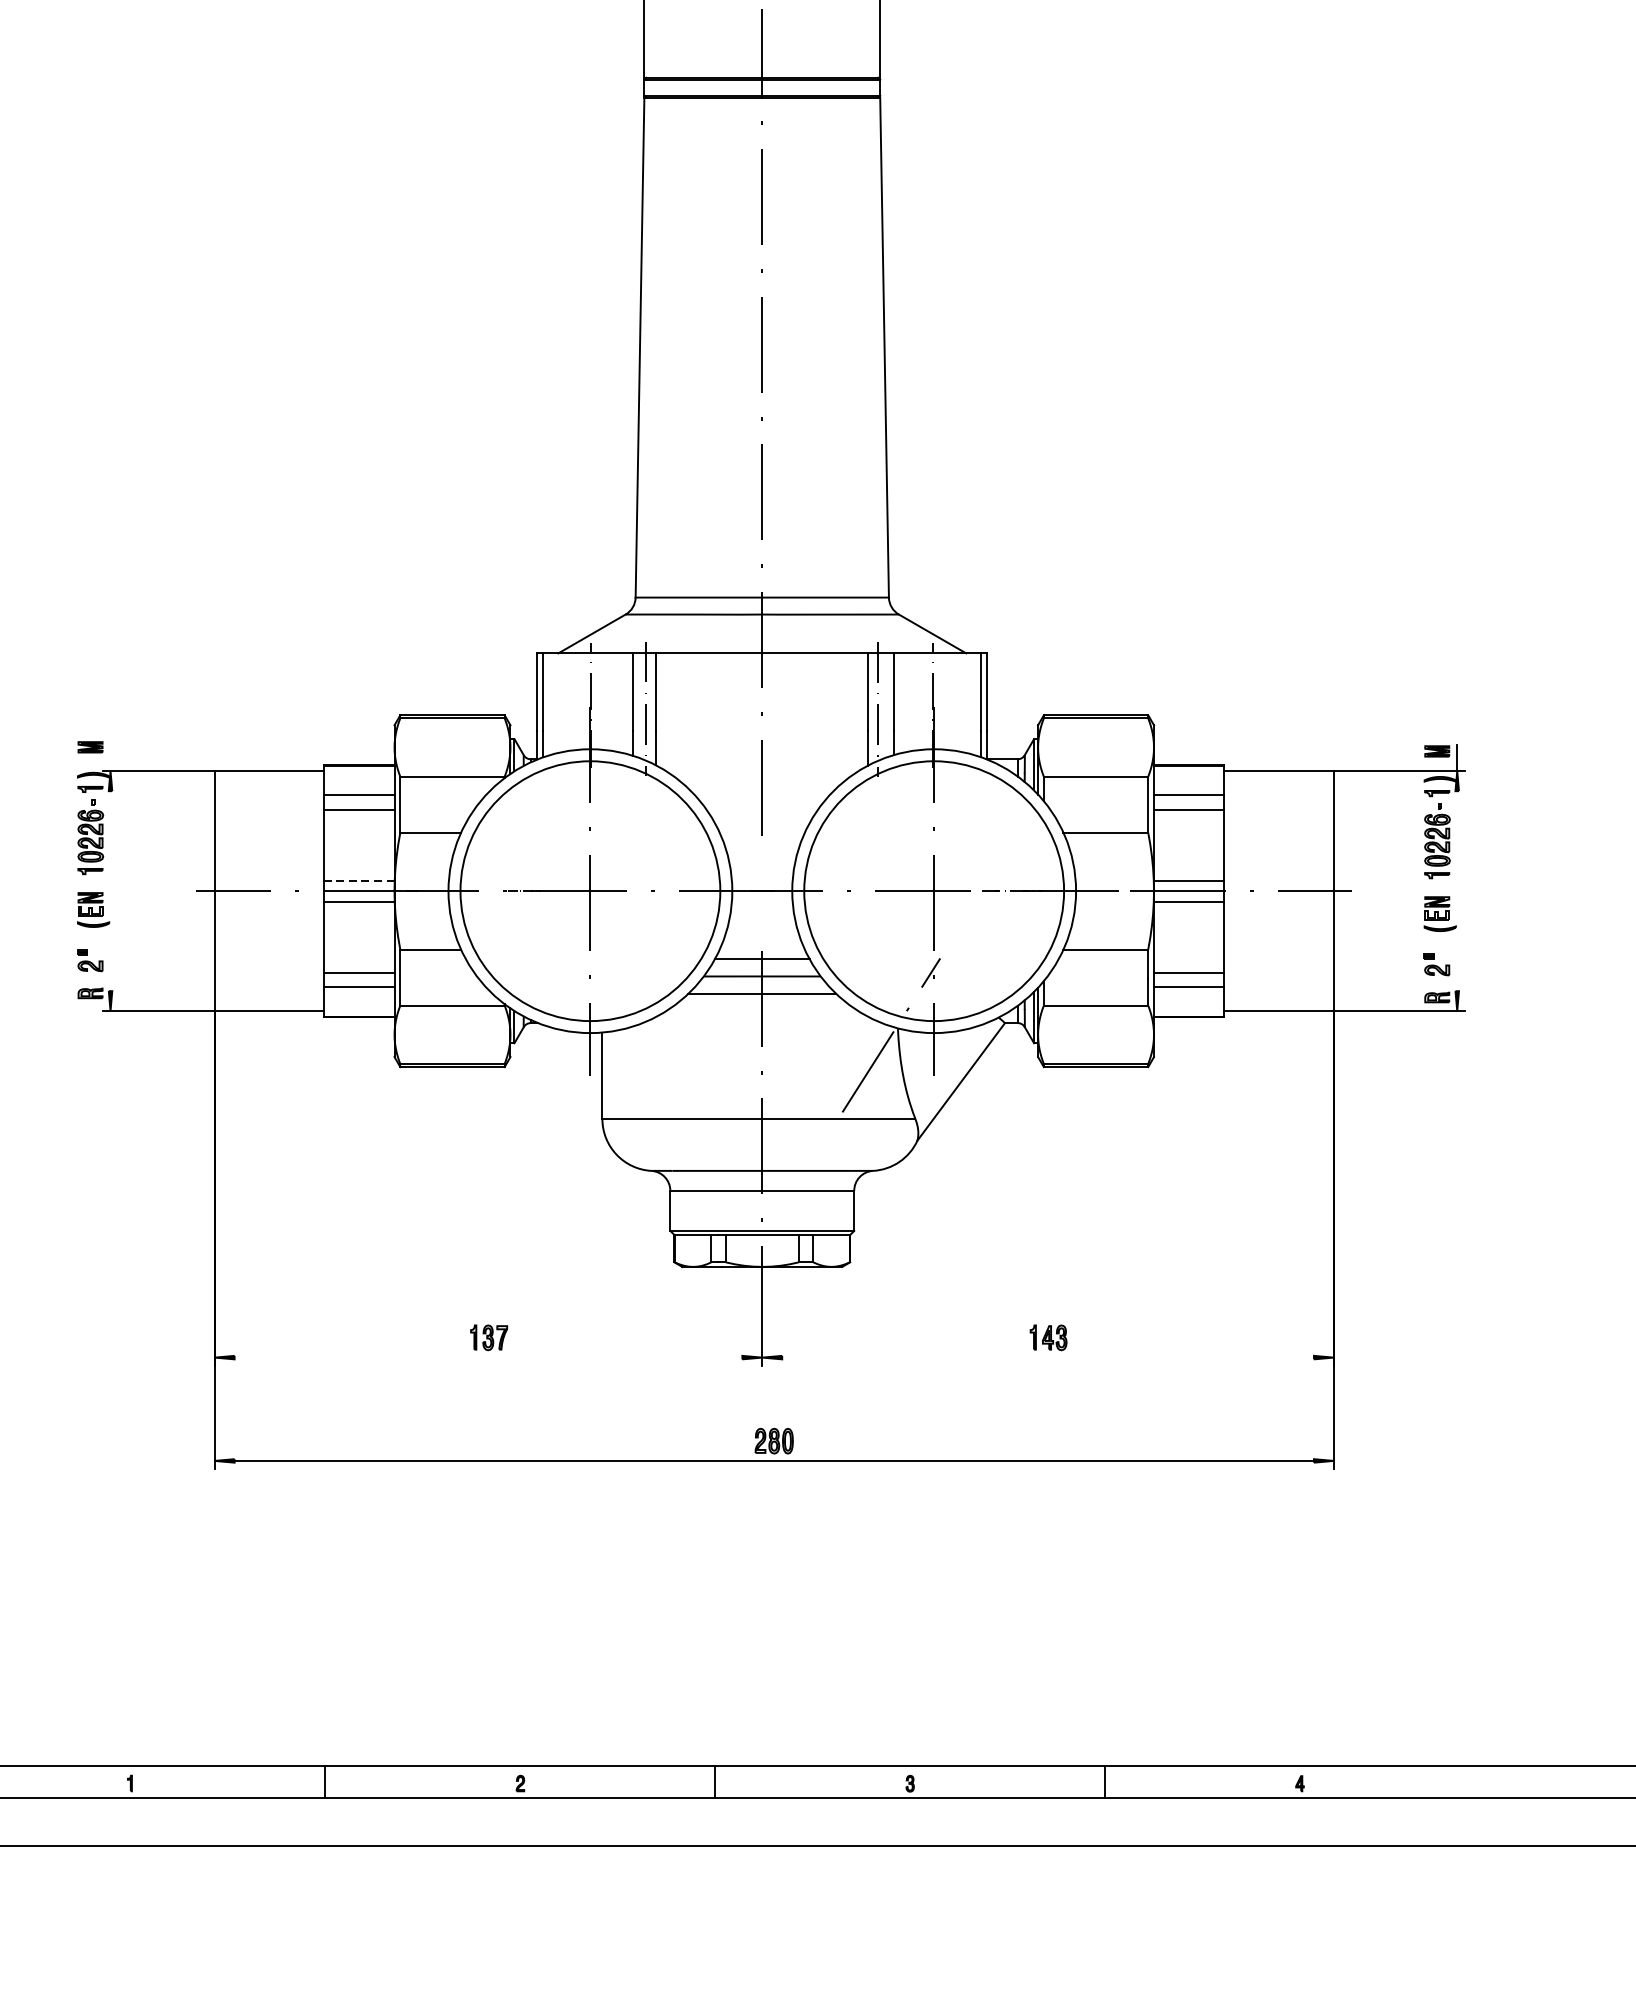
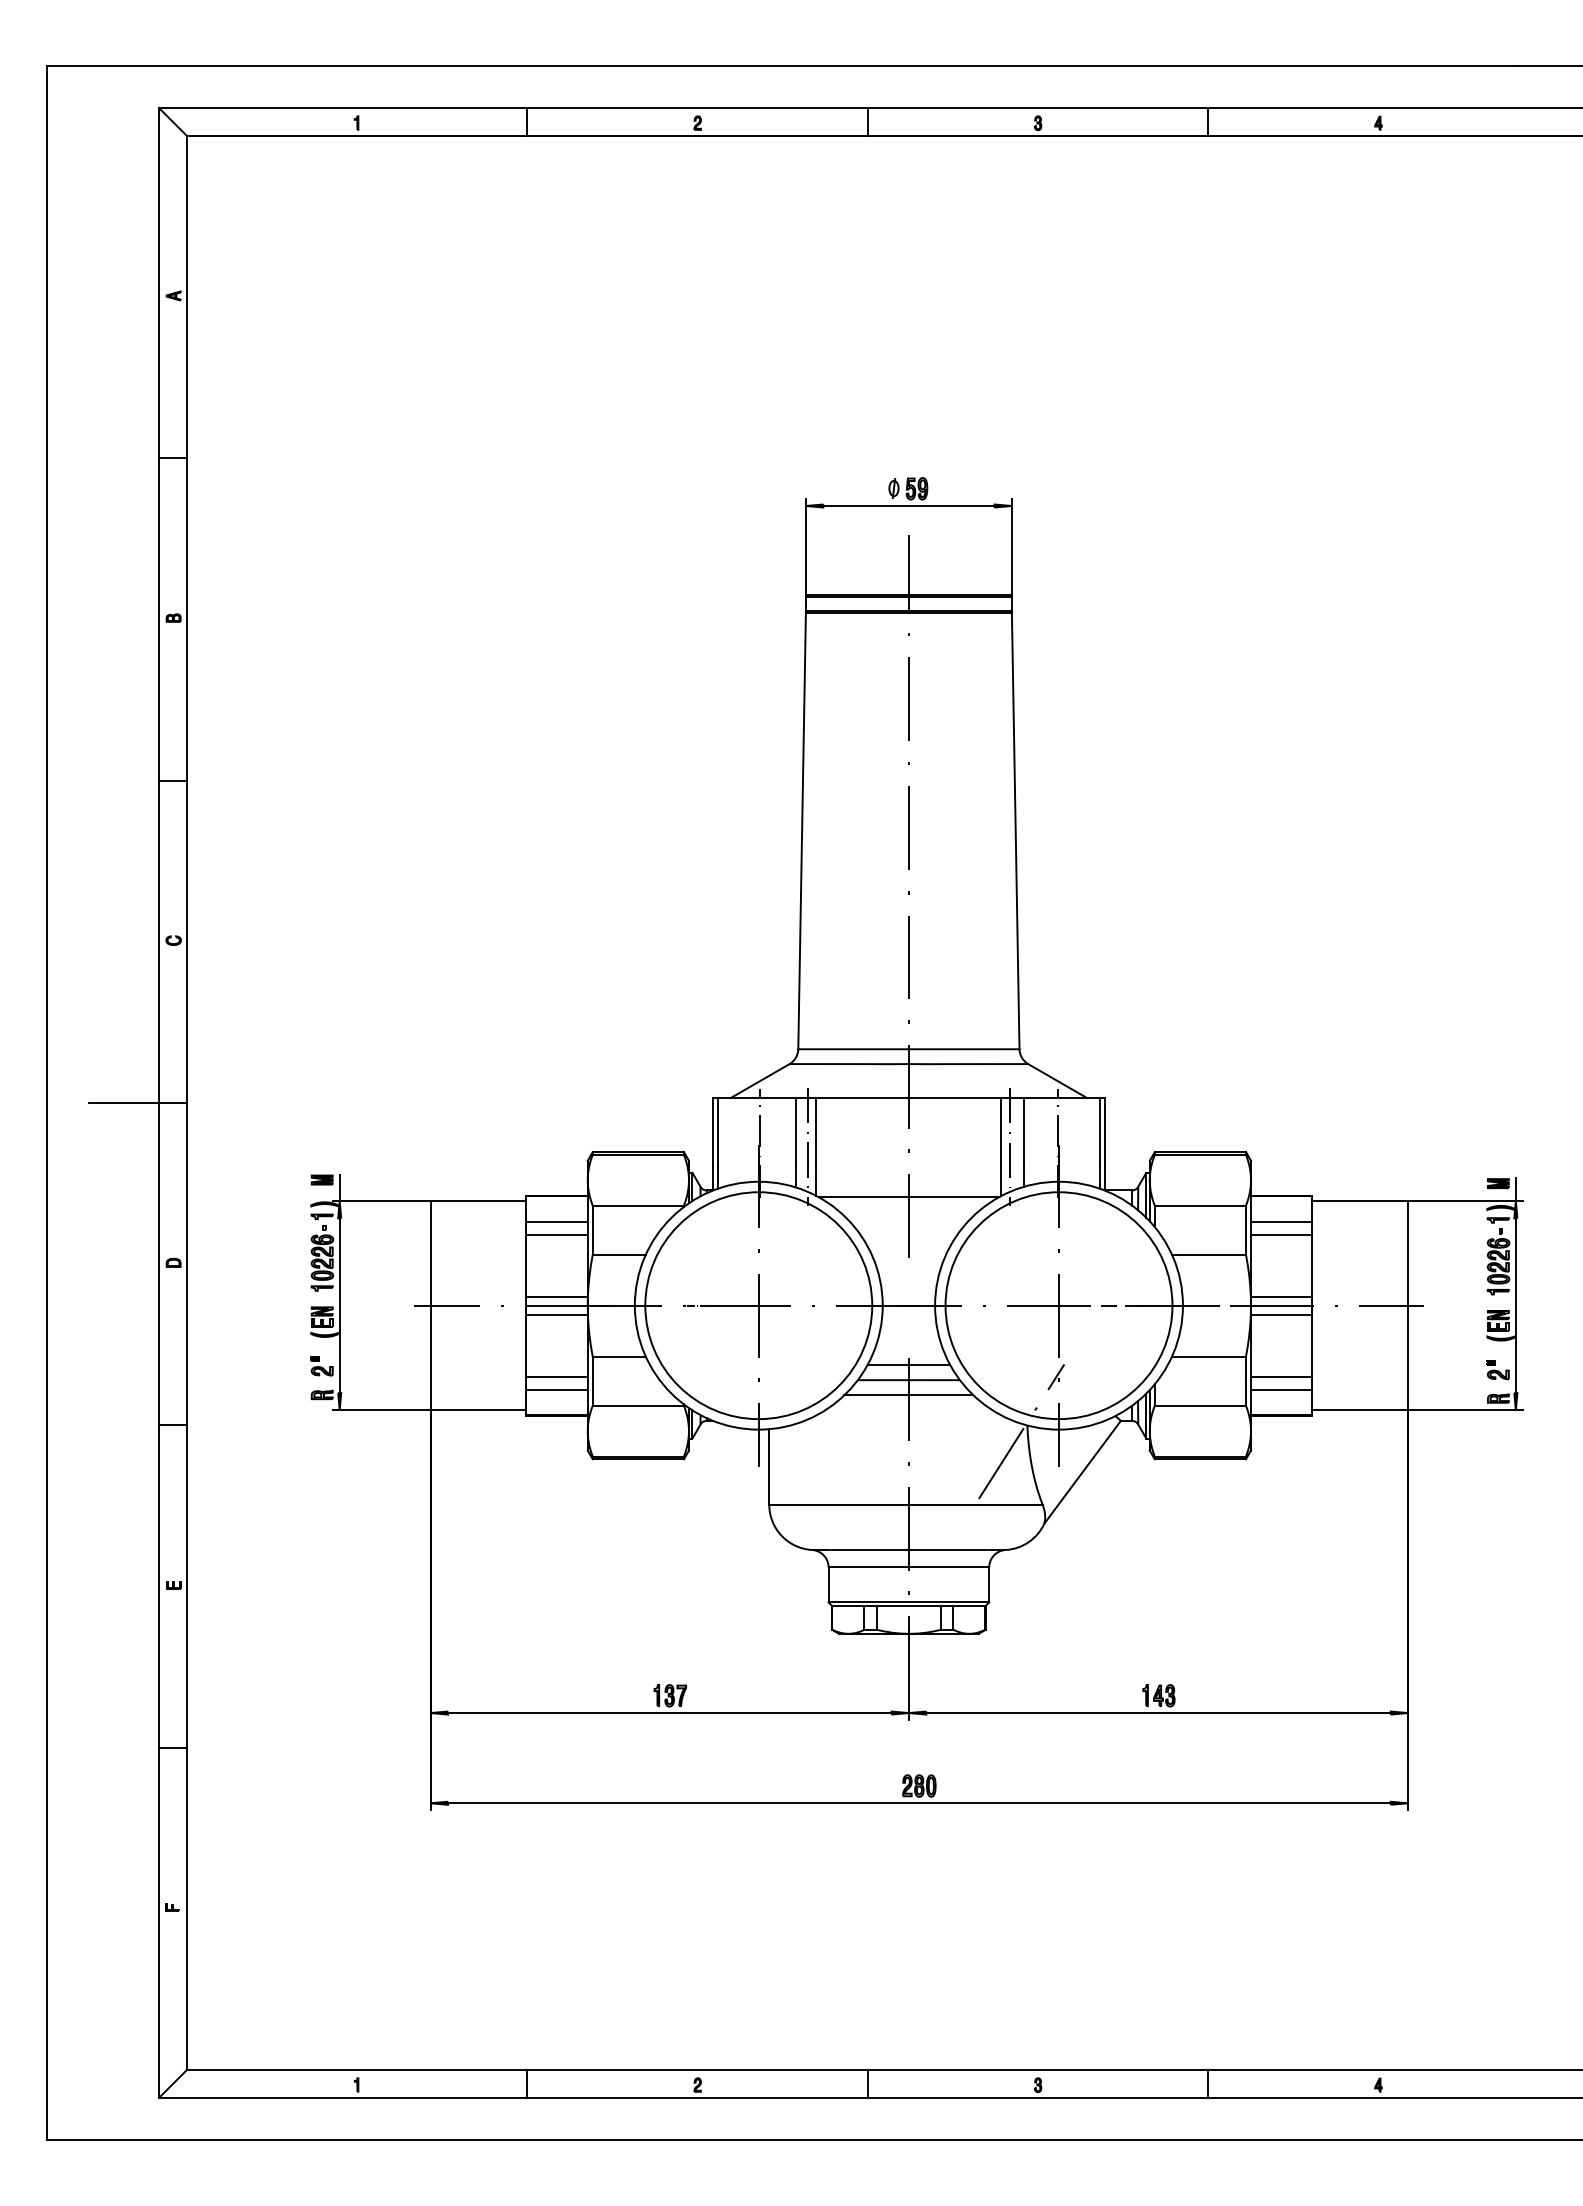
line: (110, 755) -> (339, 1187), added
line: (761, 767) -> (908, 1197), added
line: (359, 880) -> (557, 1296), dashed -> solid
line: (110, 890) -> (339, 1305), added
line: (1456, 890) -> (1515, 1305), added
line: (488, 1358) -> (669, 1713), added
line: (1048, 1358) -> (1158, 1713), added

